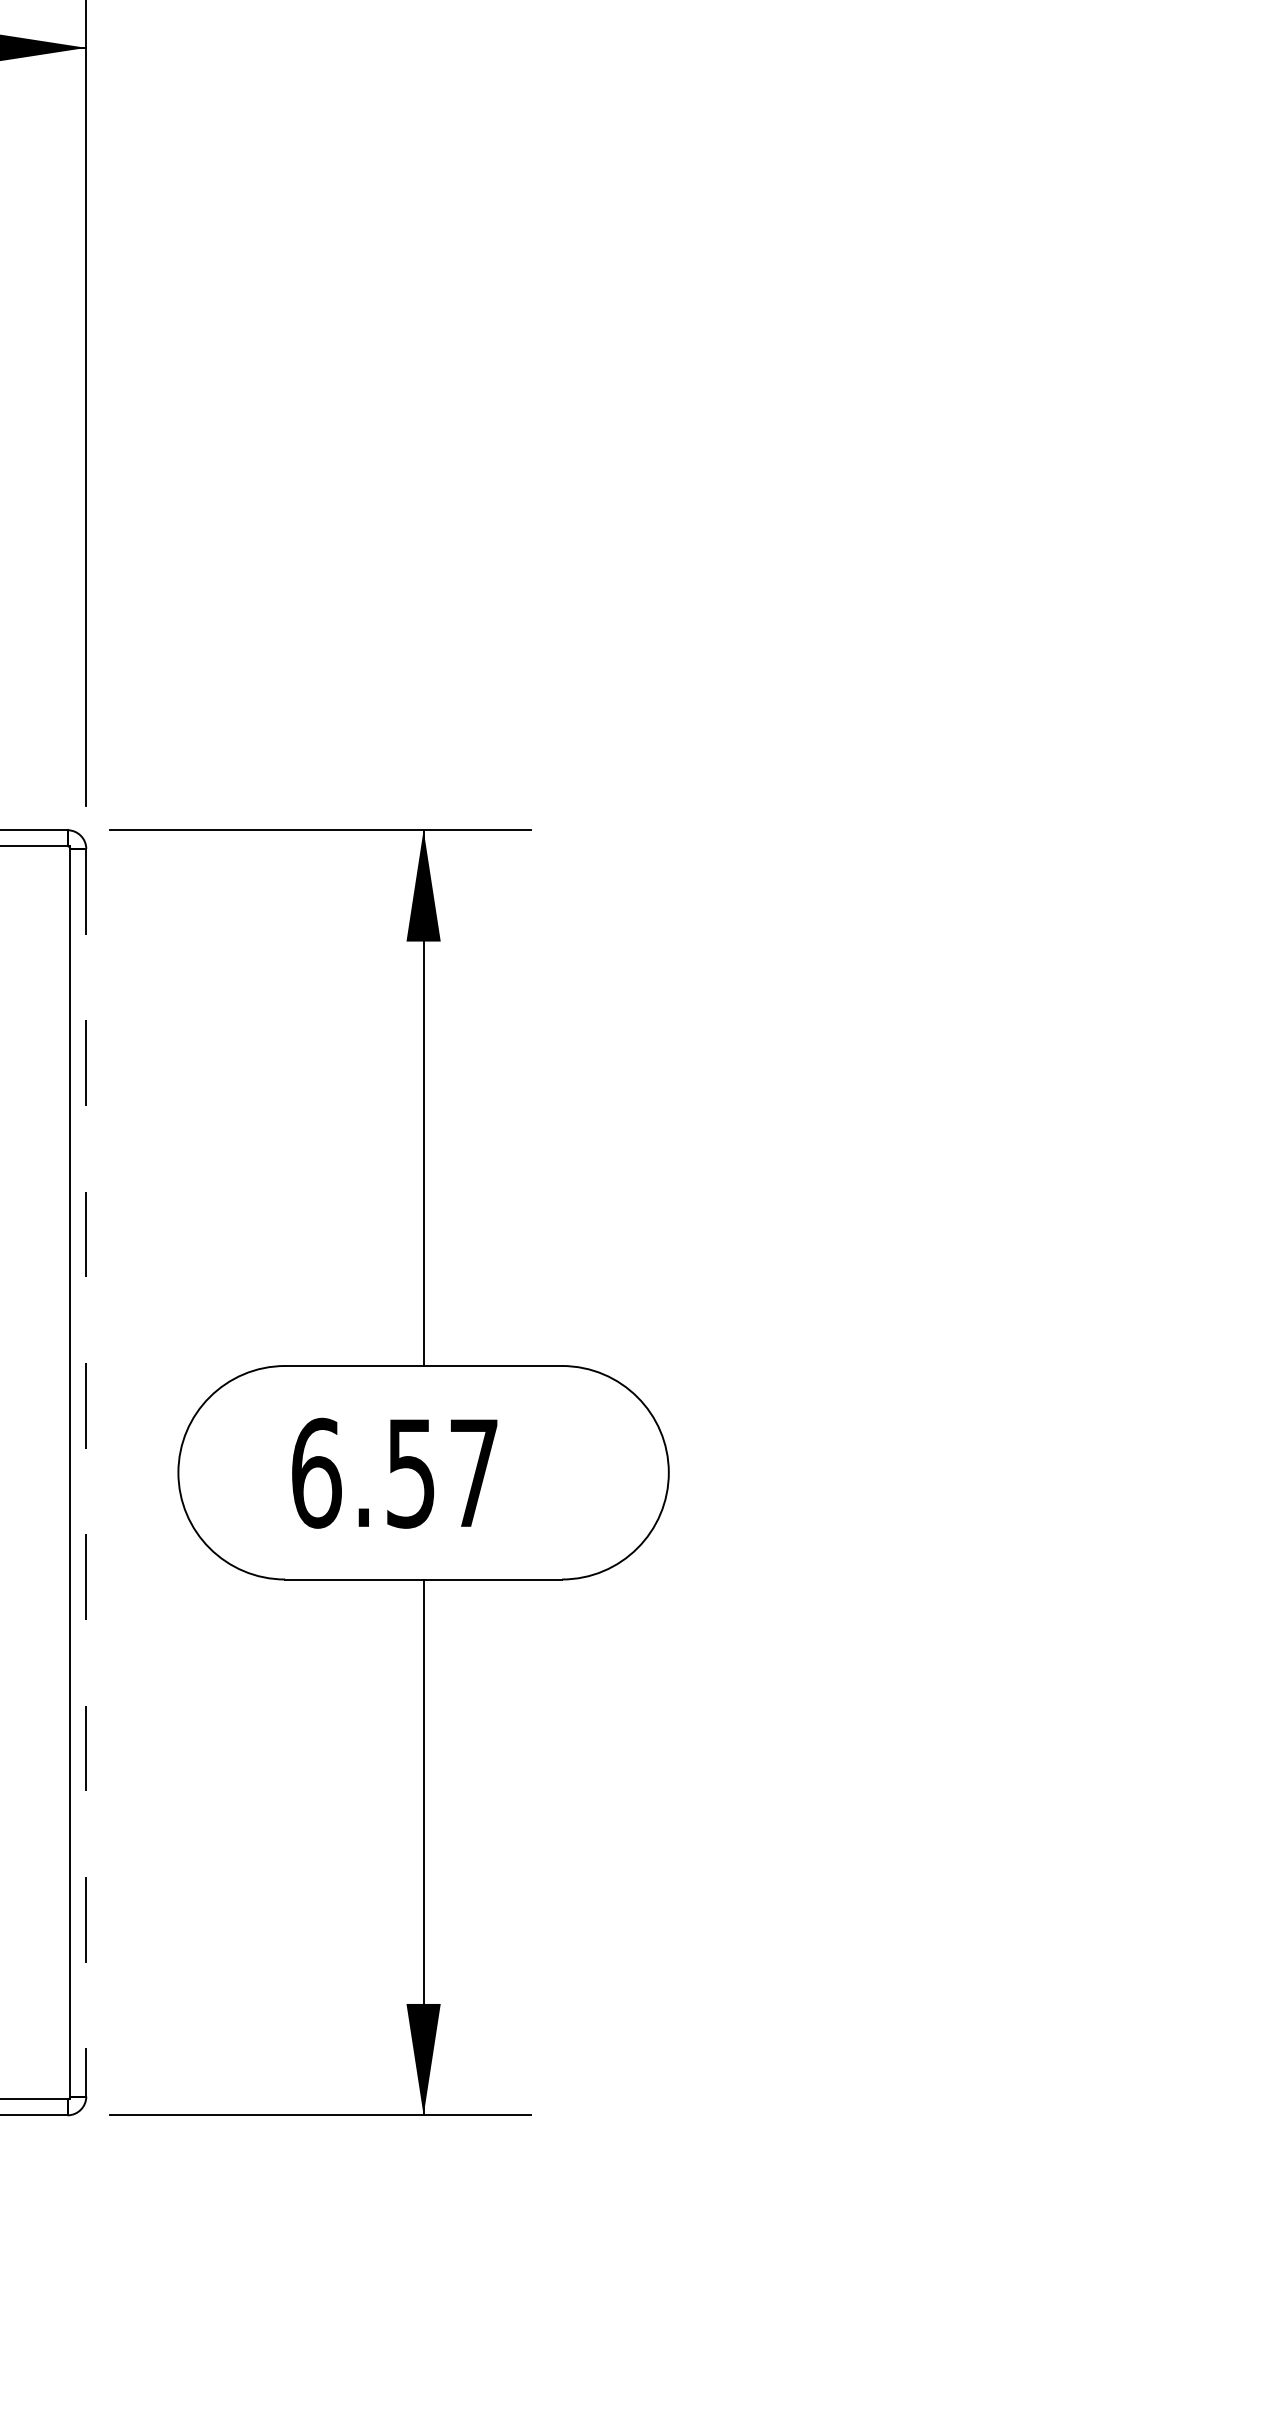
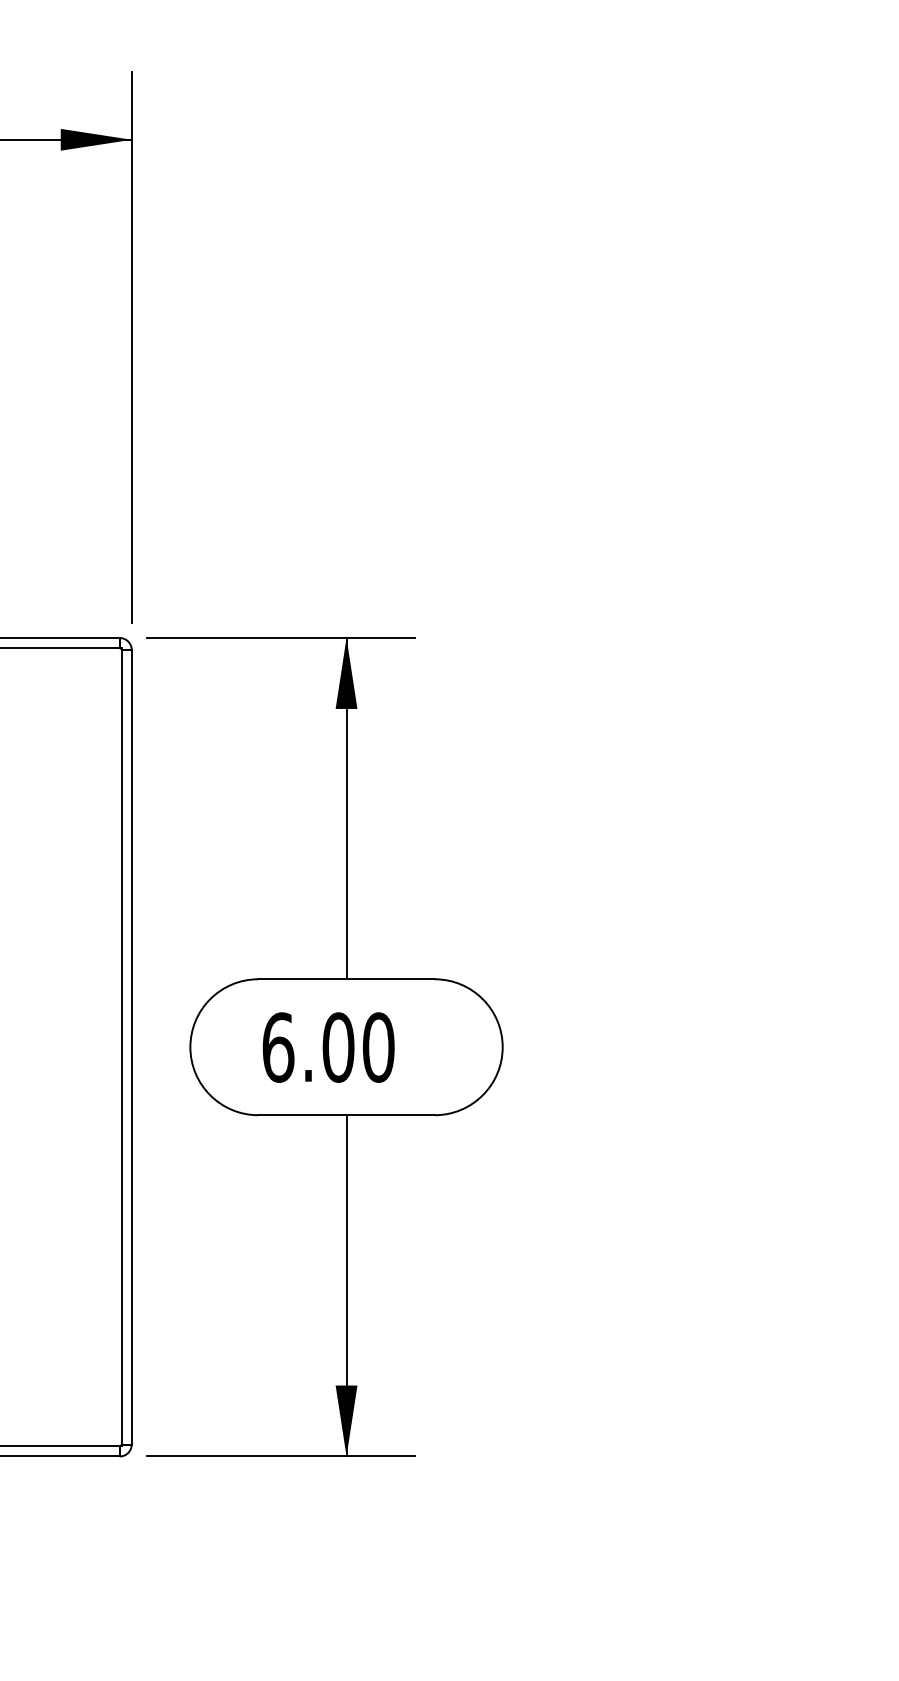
line: (85, 1473) -> (131, 1047), dashed -> solid
text: (442, 1473) -> (358, 1047), 6.57 -> 6.00

